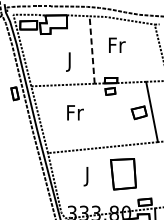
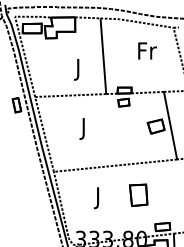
text: (117, 44) -> (147, 50), moved
line: (92, 50) -> (103, 56), dashed -> solid
text: (75, 114) -> (84, 128), Fr -> J
part: (123, 173) -> (138, 194), size x0.62

